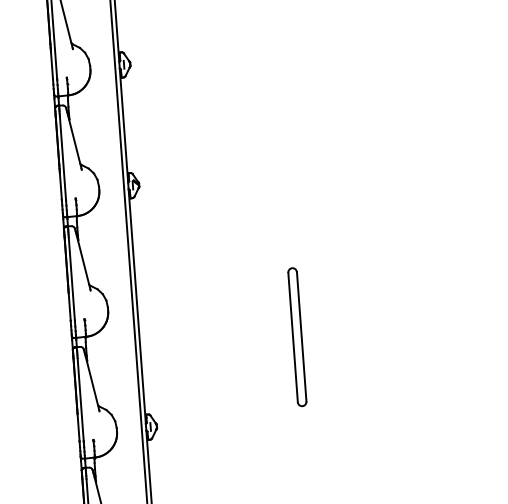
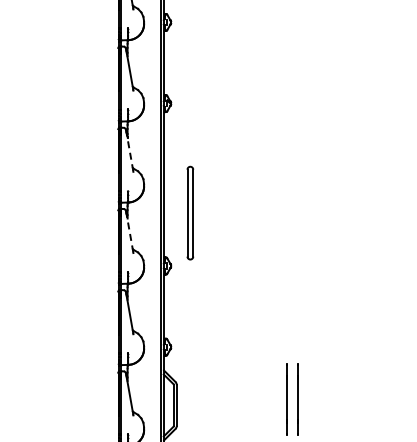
line: (84, 262) -> (130, 152), solid -> dashed
part: (297, 336) -> (190, 212), moved
line: (93, 382) -> (130, 233), solid -> dashed

